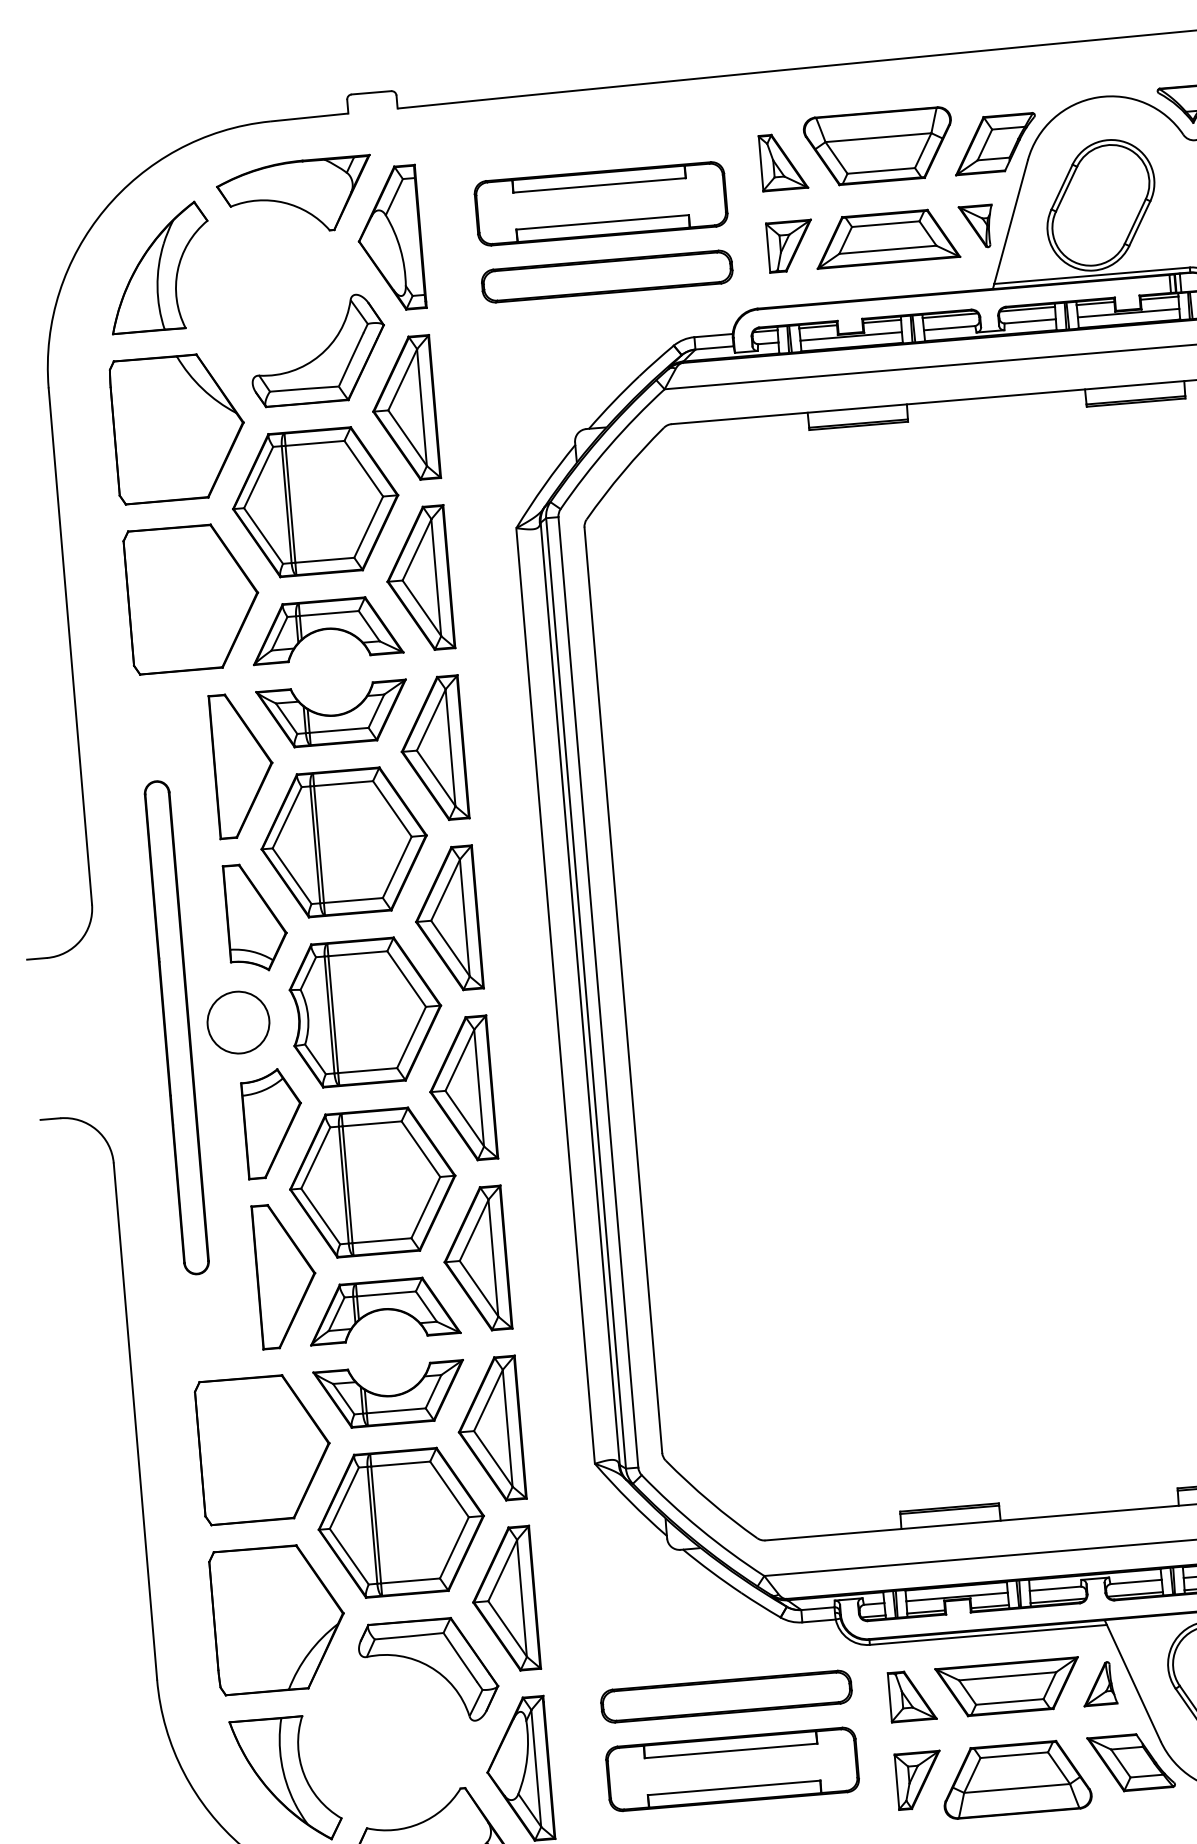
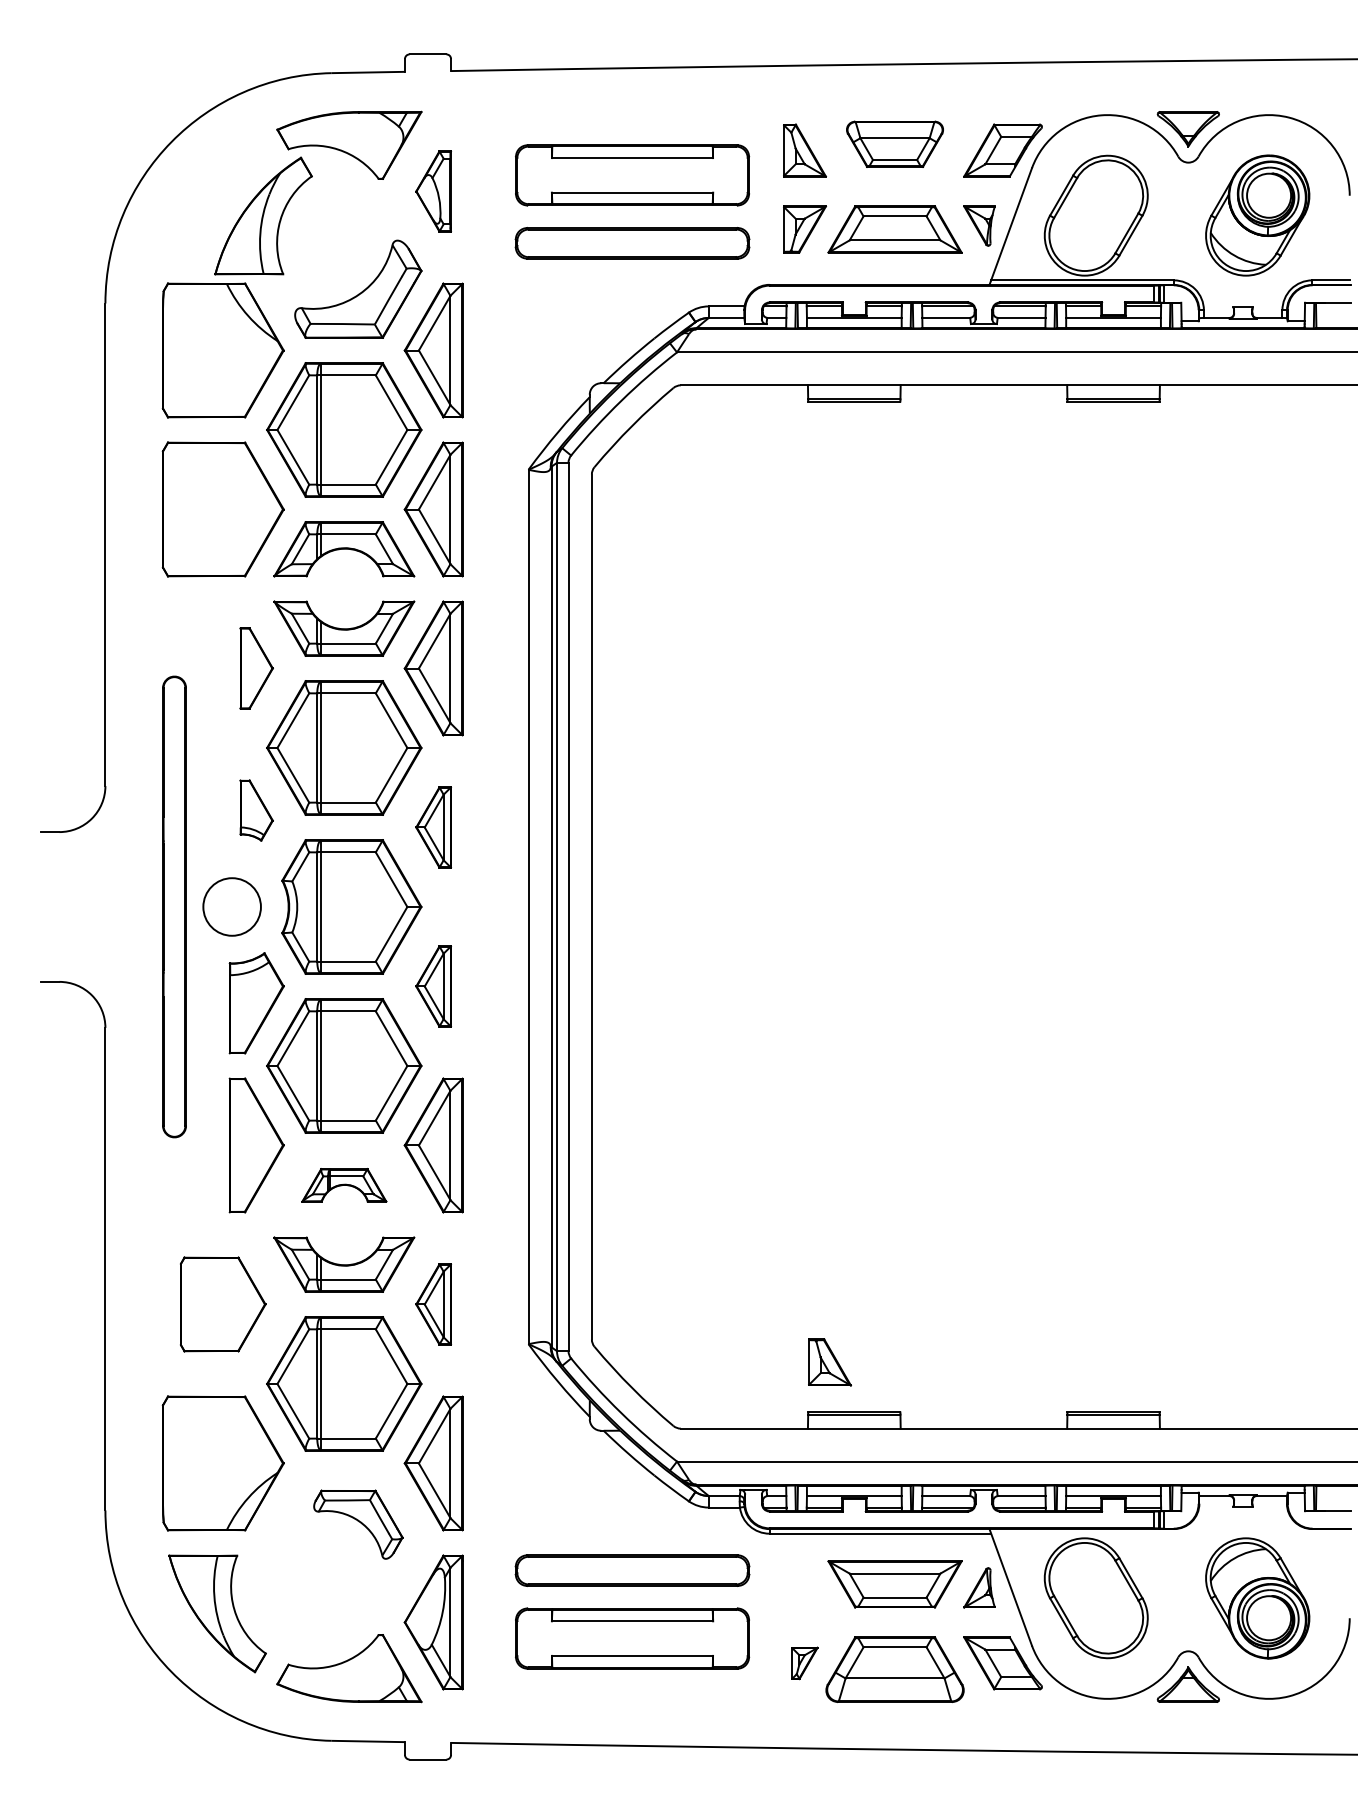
part: (878, 147) -> (894, 144), size x0.7
part: (389, 238) -> (433, 191), size x0.6
part: (159, 266) -> (263, 215), moved
part: (243, 765) -> (256, 668), size x0.6
part: (255, 917) -> (256, 810), size x0.6
part: (446, 919) -> (433, 827), size x0.6
part: (461, 1089) -> (433, 986), size x0.6
part: (383, 1310) -> (344, 1185), size x0.6
part: (489, 1429) -> (433, 1304), size x0.6
part: (263, 1448) -> (222, 1304), size x0.7
part: (429, 1671) -> (358, 1524), size x0.7
part: (911, 1696) -> (829, 1362), moved
part: (918, 1780) -> (804, 1663), size x0.6

